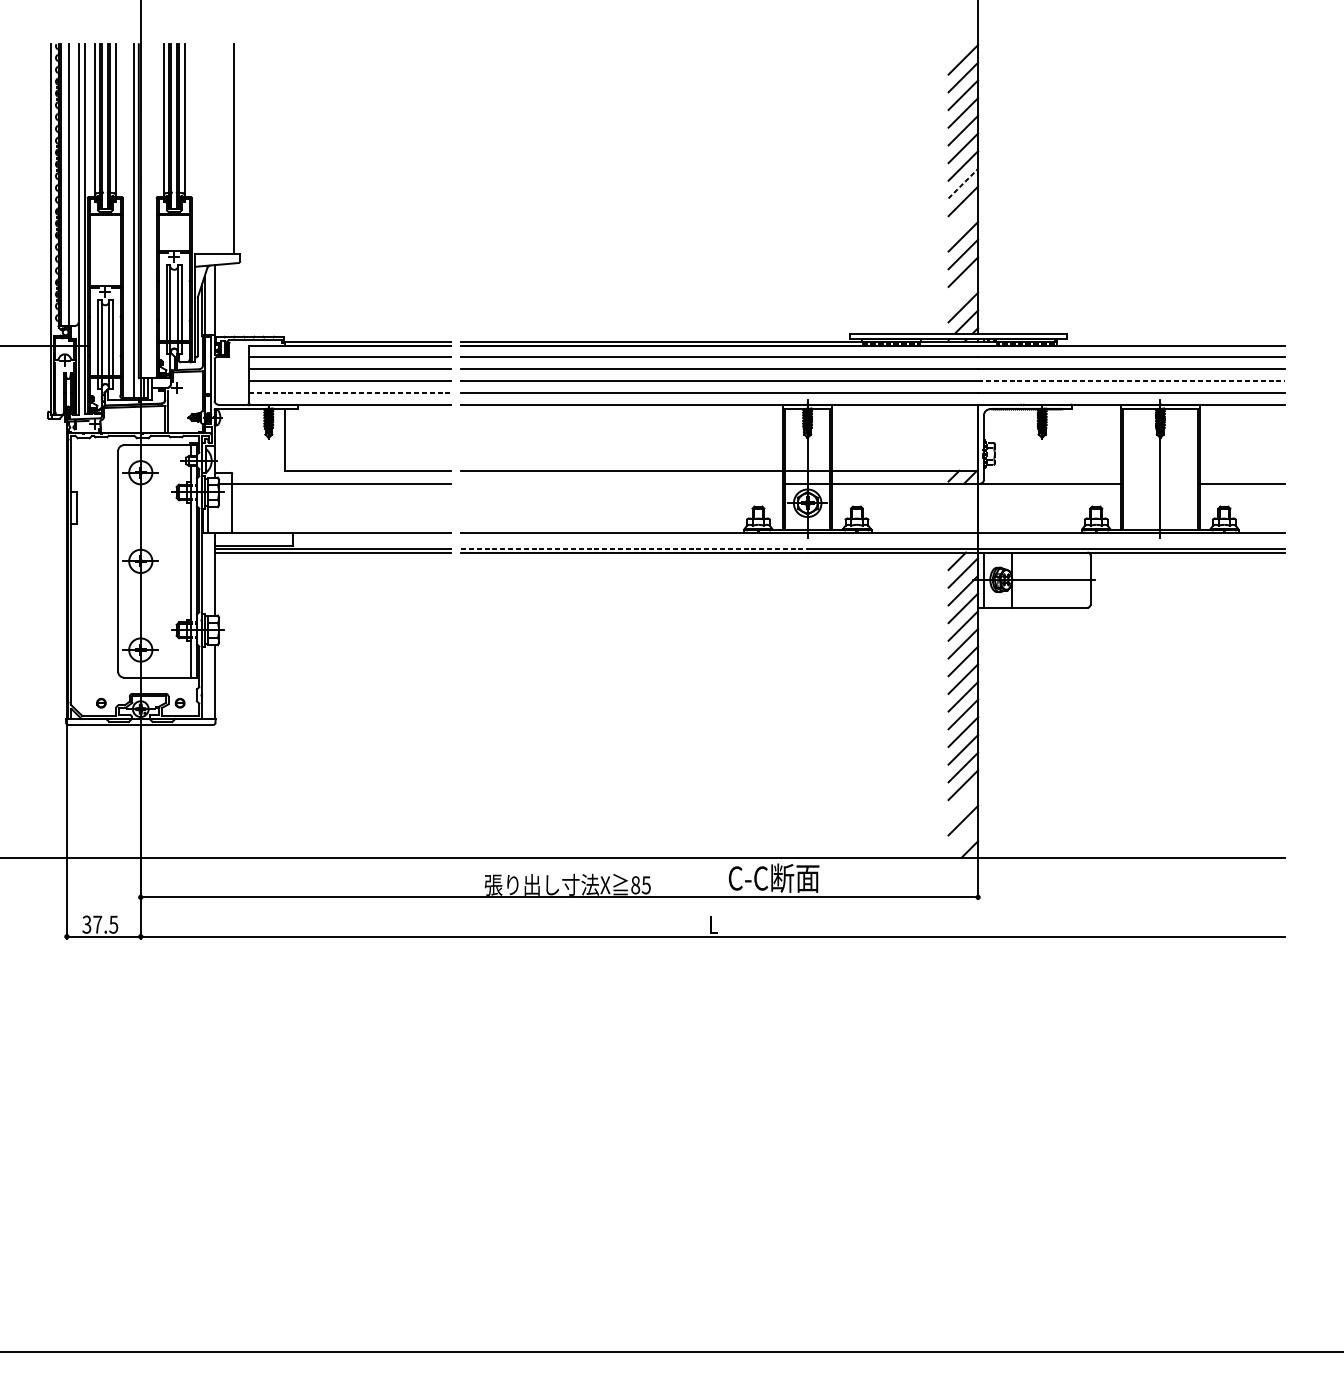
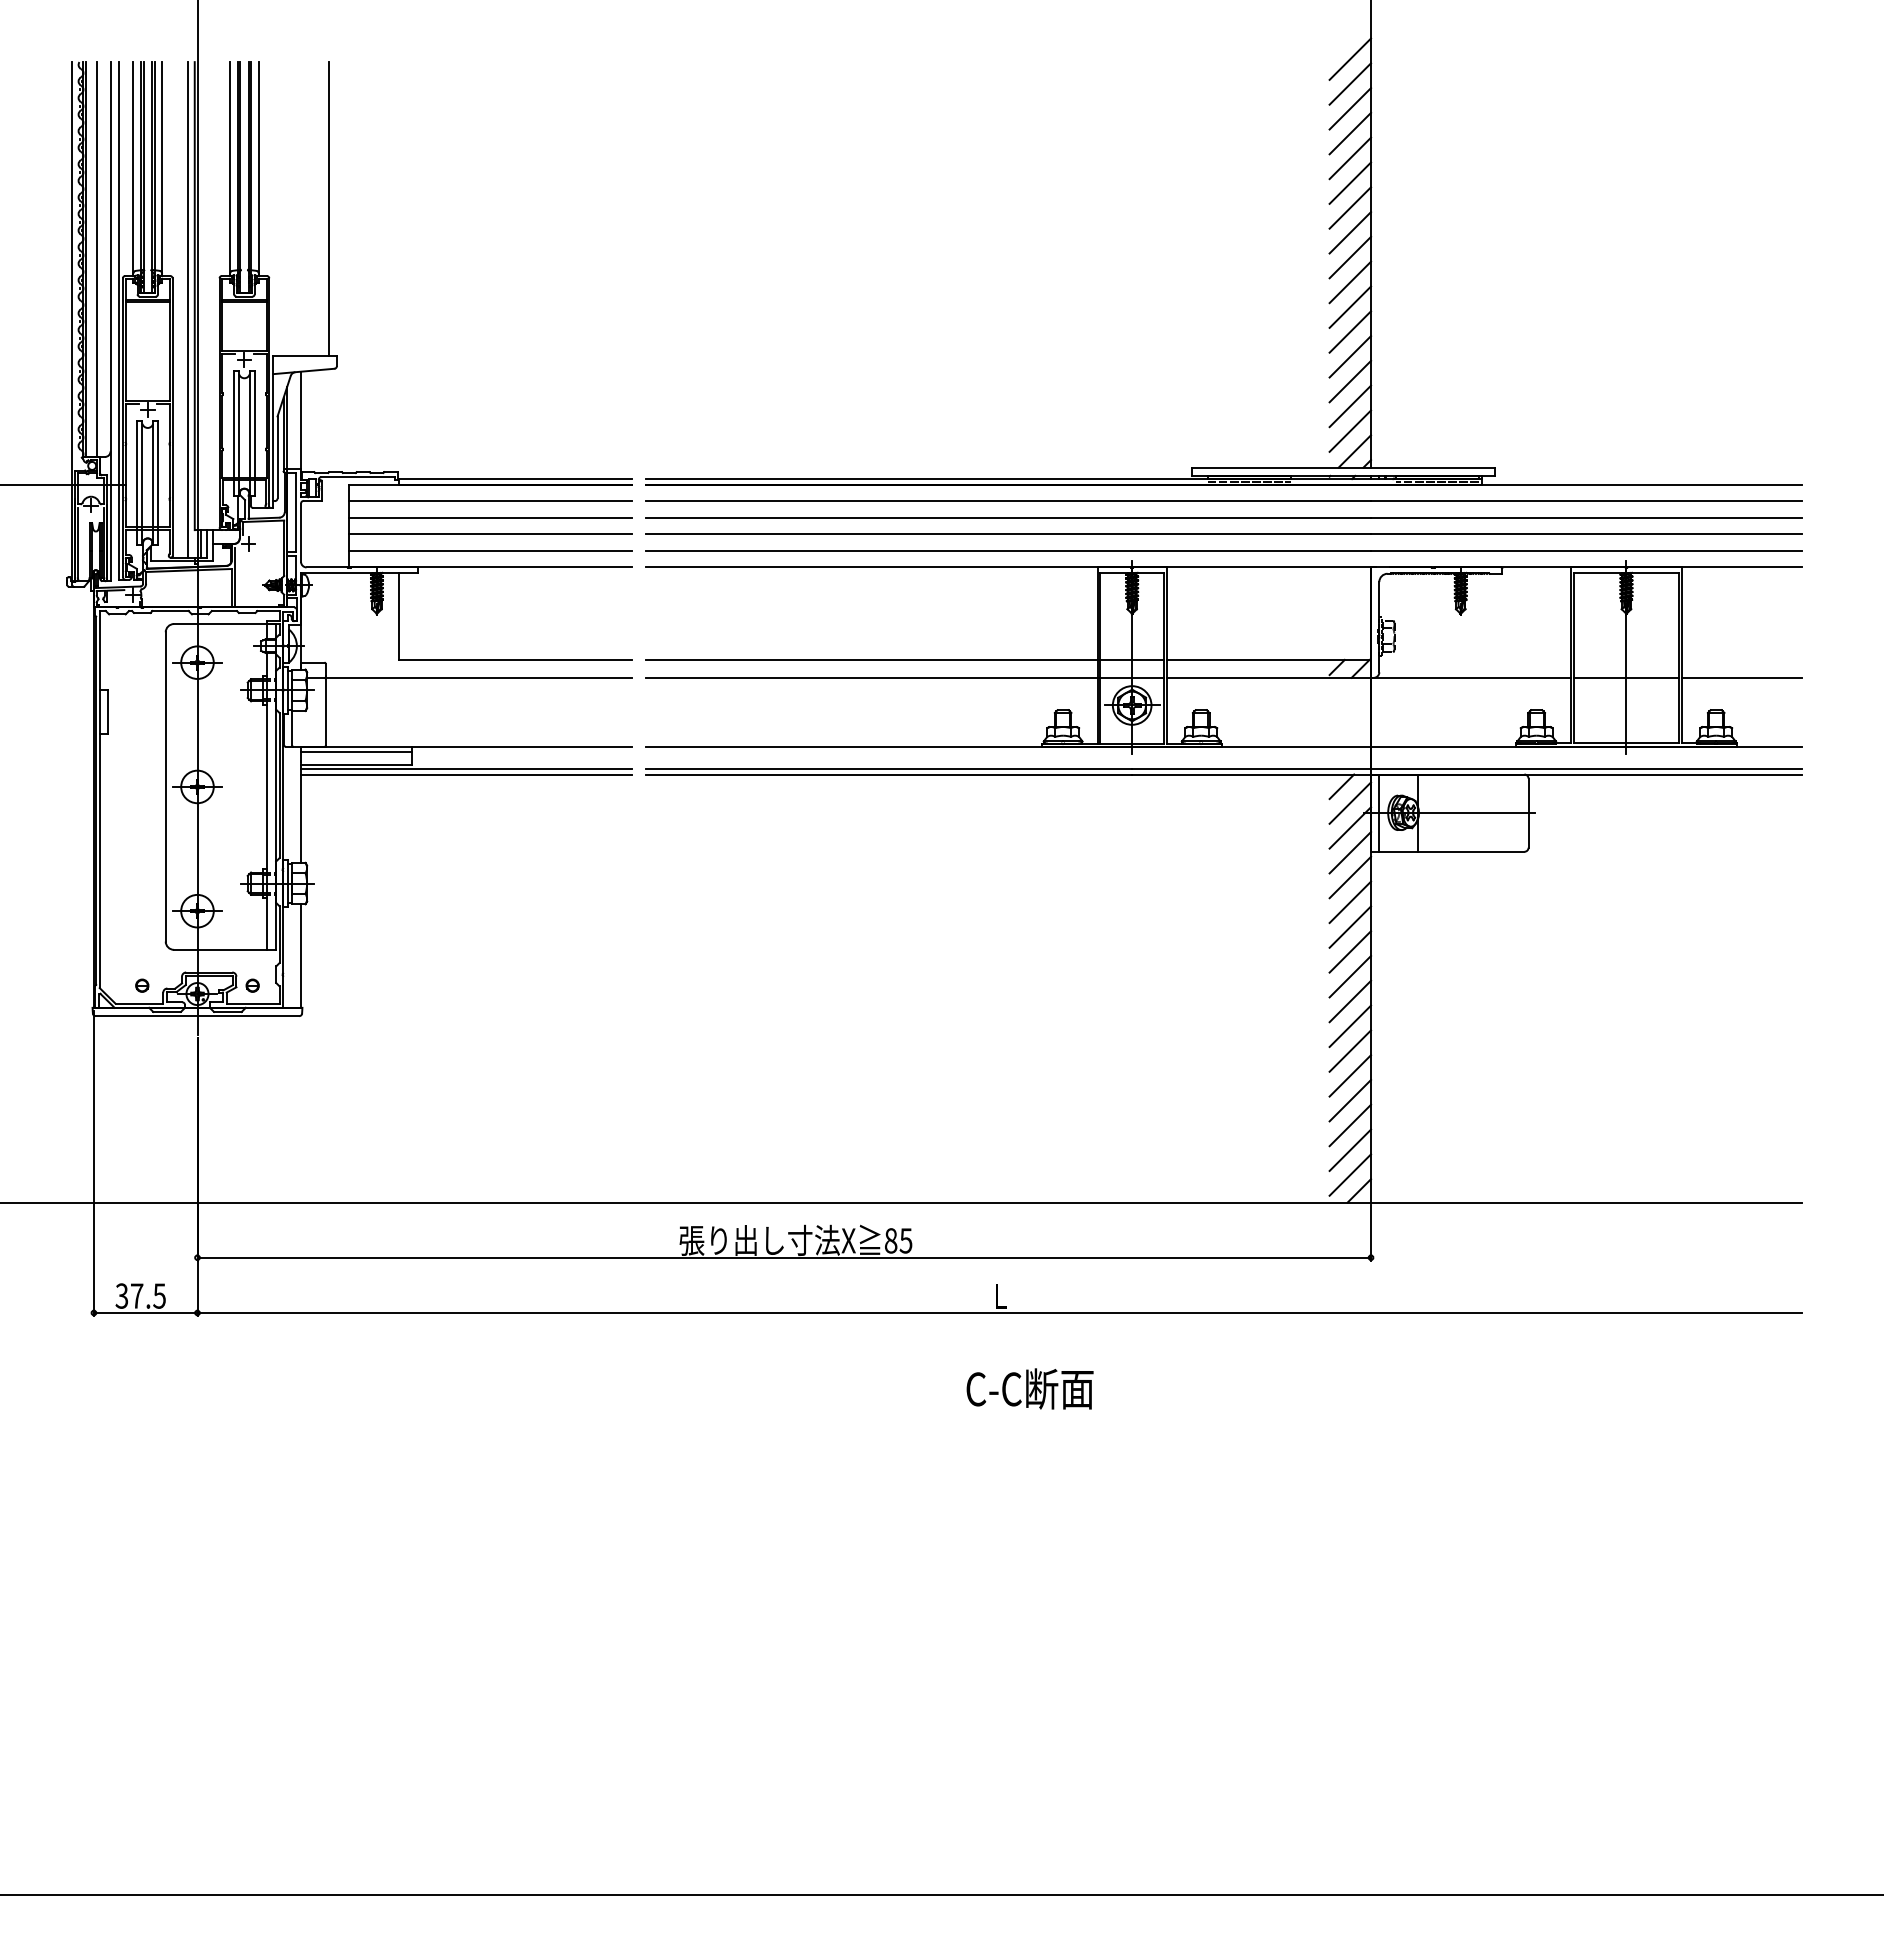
line: (963, 41) -> (1350, 58), added
line: (963, 183) -> (1350, 257), dashed -> solid
line: (963, 218) -> (1350, 306), added
line: (963, 289) -> (1350, 406), added
line: (1131, 381) -> (1586, 534), dashed -> solid
line: (349, 392) -> (490, 550), dashed -> solid
line: (621, 483) -> (871, 677), added
line: (1160, 483) -> (1626, 677), added
line: (254, 536) -> (356, 752), added
line: (634, 548) -> (889, 769), dashed -> solid
line: (963, 802) -> (1350, 1125), added
line: (963, 837) -> (1350, 1174), added
text: (773, 877) -> (1029, 1388), moved

